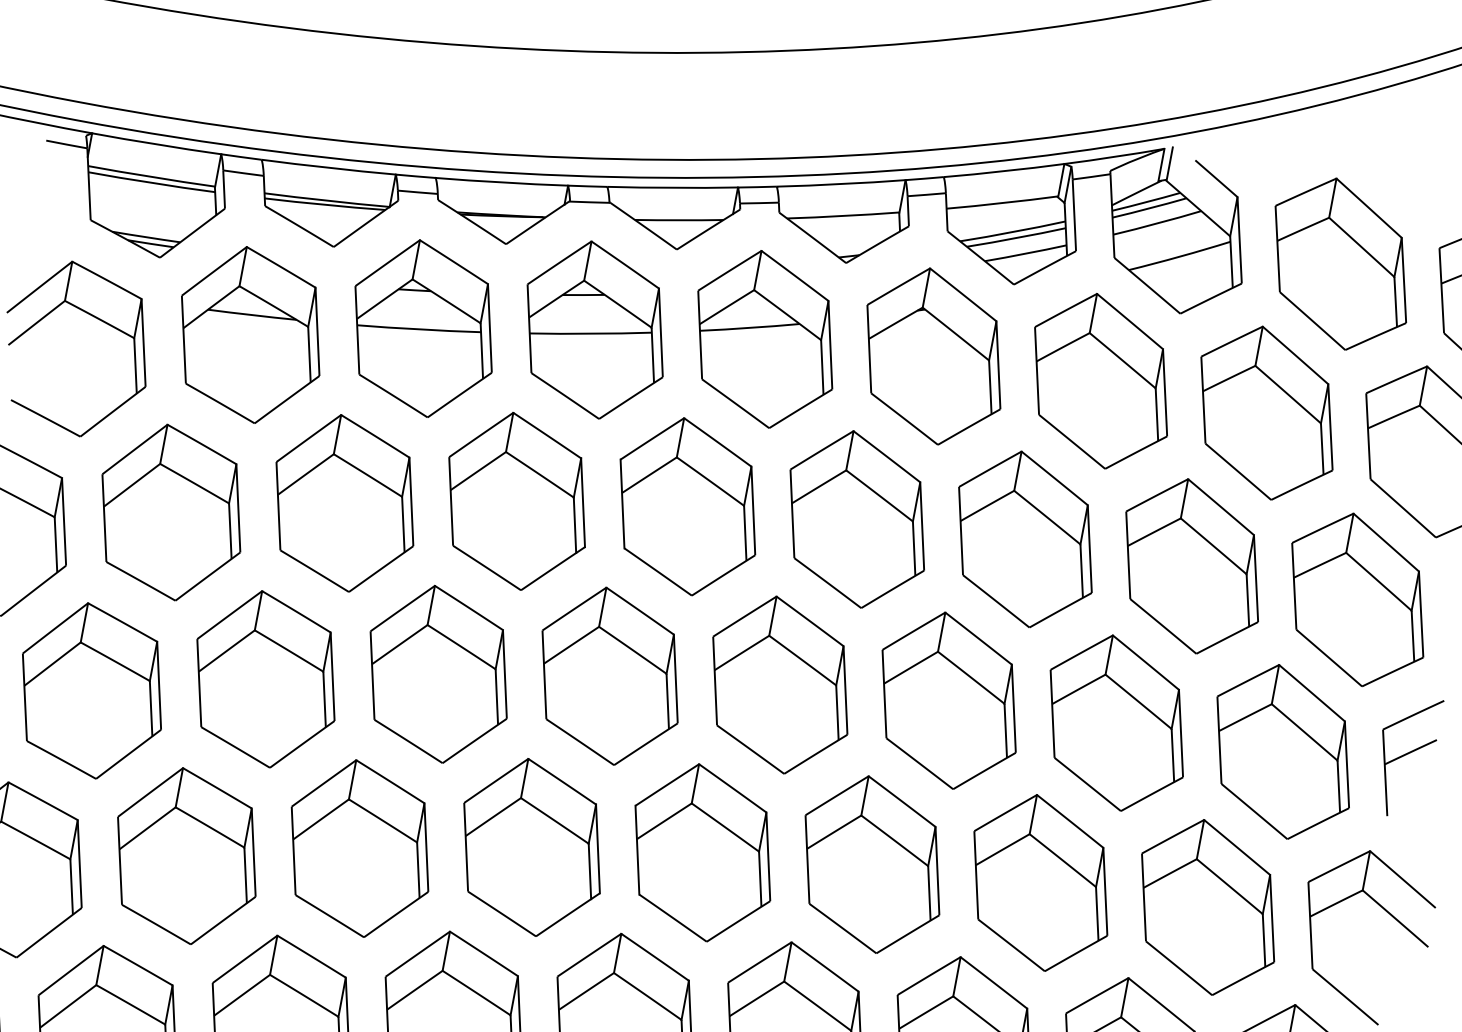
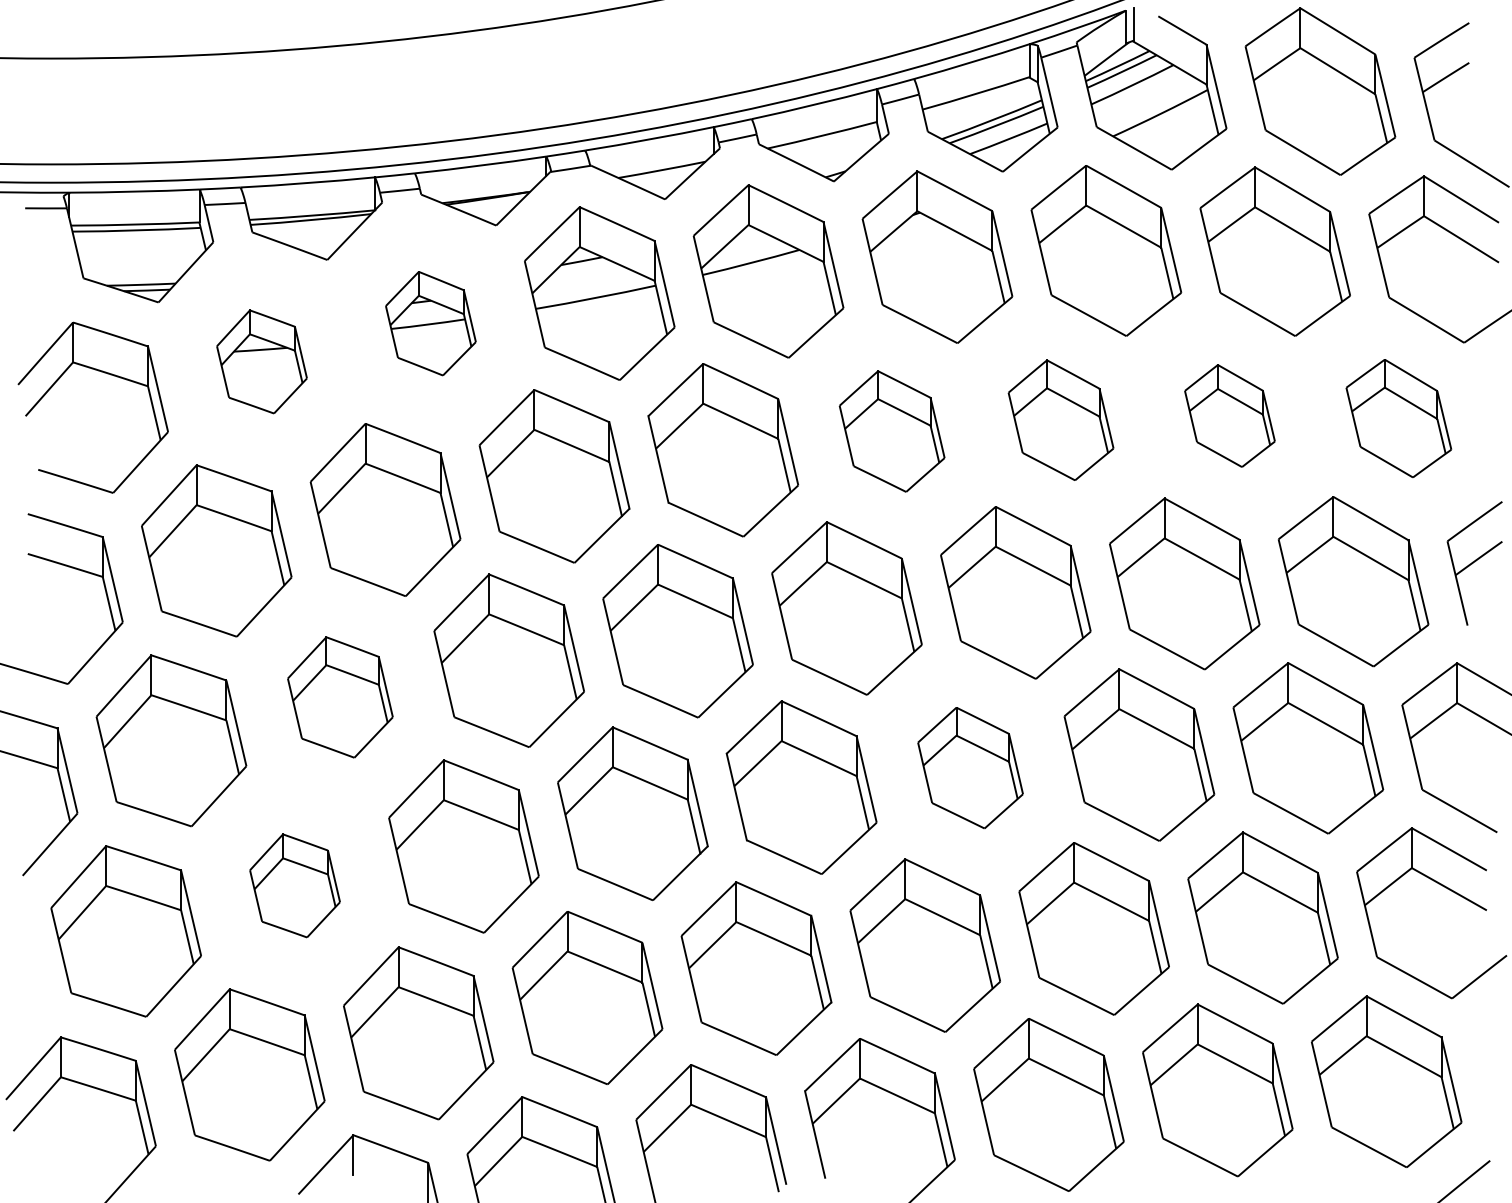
part: (423, 328) -> (430, 323), size x0.6
part: (250, 334) -> (261, 361), size x0.6
part: (856, 519) -> (891, 431), size x0.7
part: (1024, 539) -> (1060, 420), size x0.7
part: (1191, 565) -> (1229, 415), size x0.6
part: (1357, 599) -> (1398, 418), size x0.7
part: (266, 679) -> (340, 697), size x0.7
part: (186, 855) -> (294, 885), size x0.6
part: (872, 864) -> (970, 767), size x0.7

